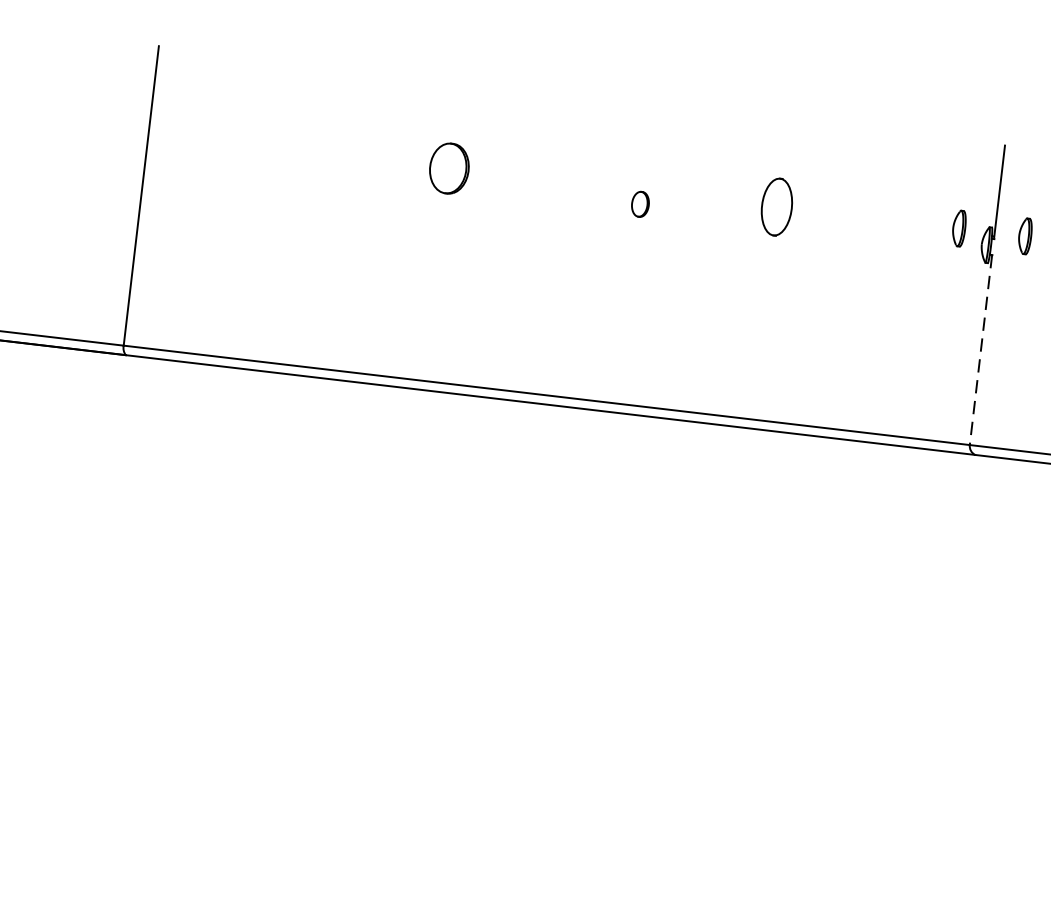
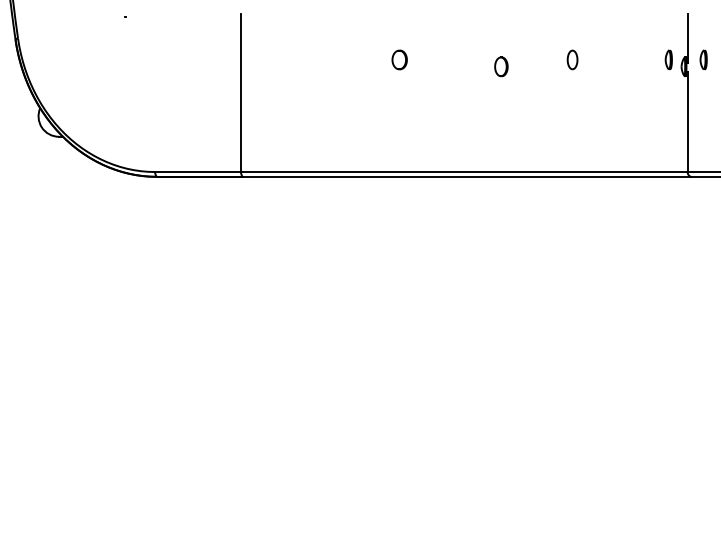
part: (448, 167) -> (399, 59), size x0.71
part: (640, 203) -> (501, 66), size x1.43
part: (776, 206) -> (572, 59), size x0.62
line: (980, 351) -> (687, 122), dashed -> solid

